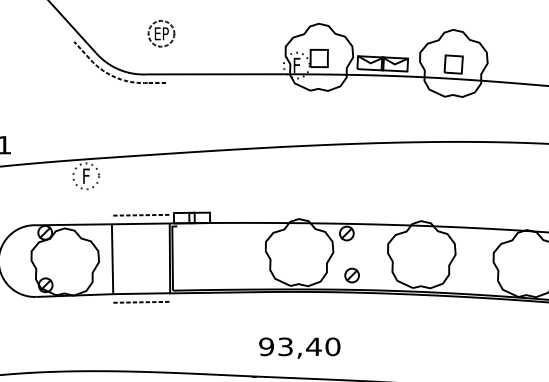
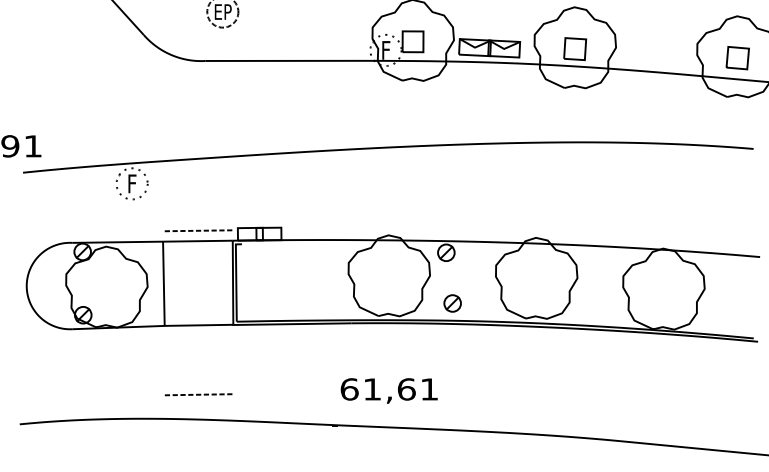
part: (113, 75) -> (165, 62), removed
line: (141, 302) -> (198, 394), moved
text: (299, 346) -> (389, 389), 93,40 -> 61,61

